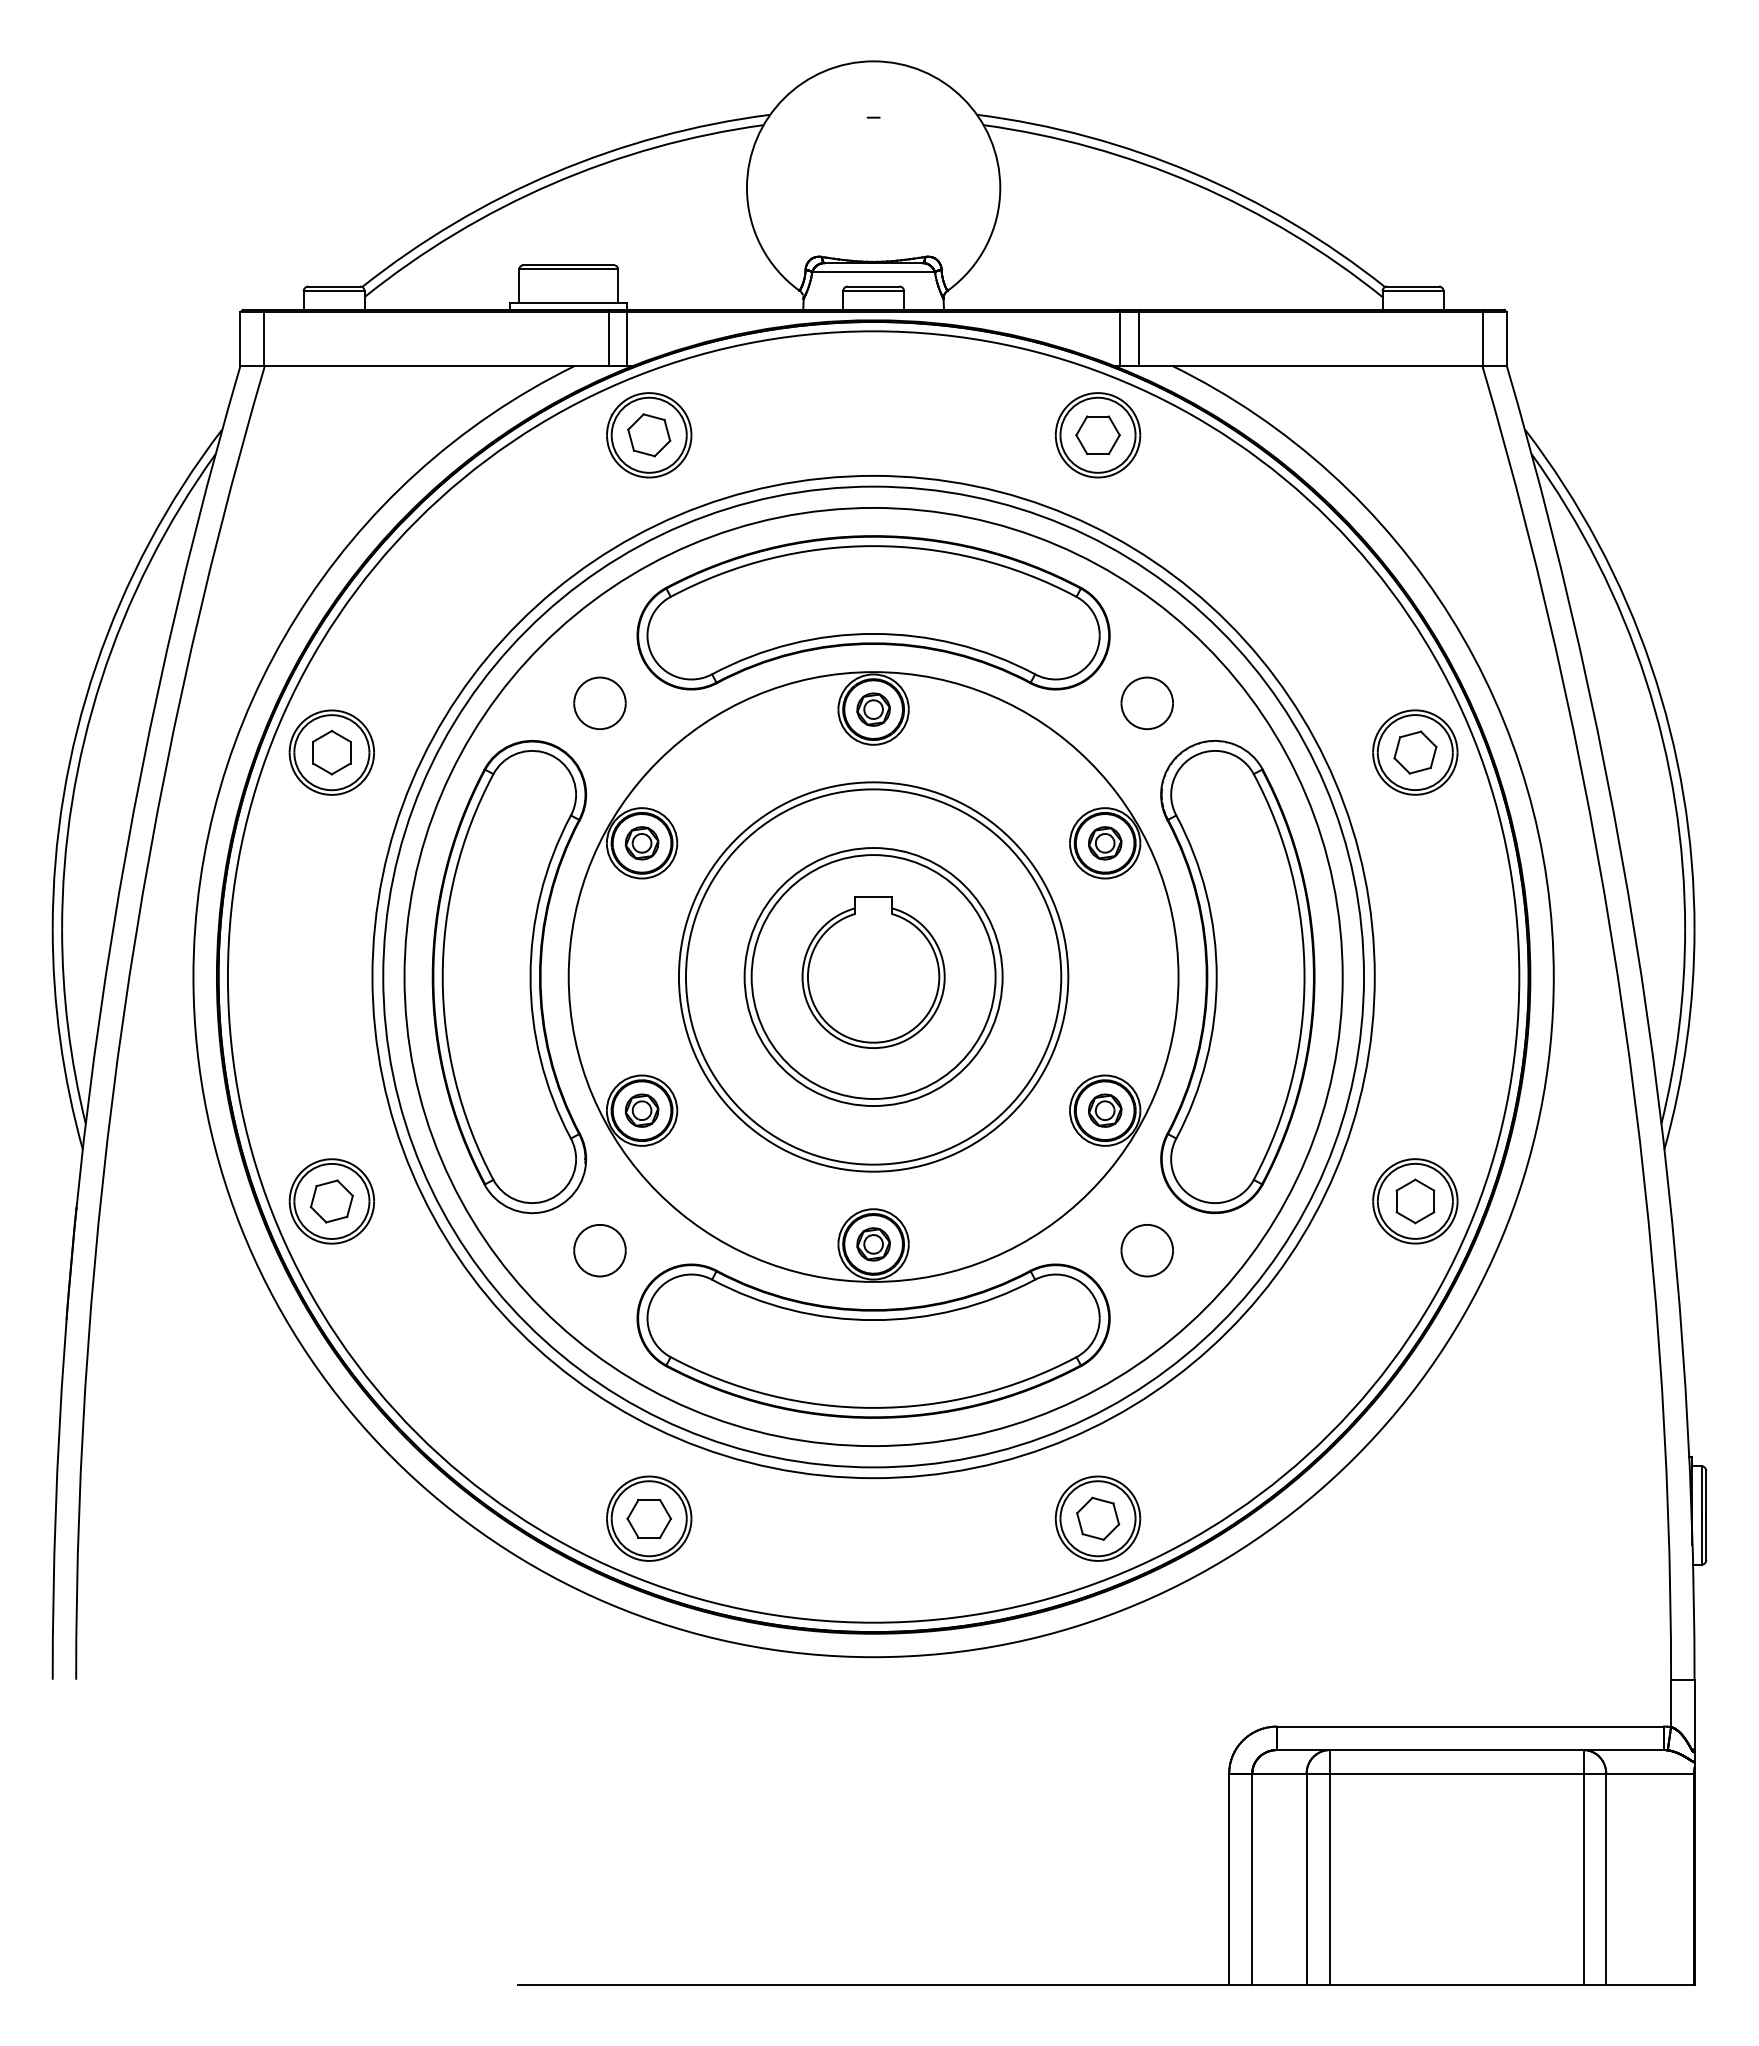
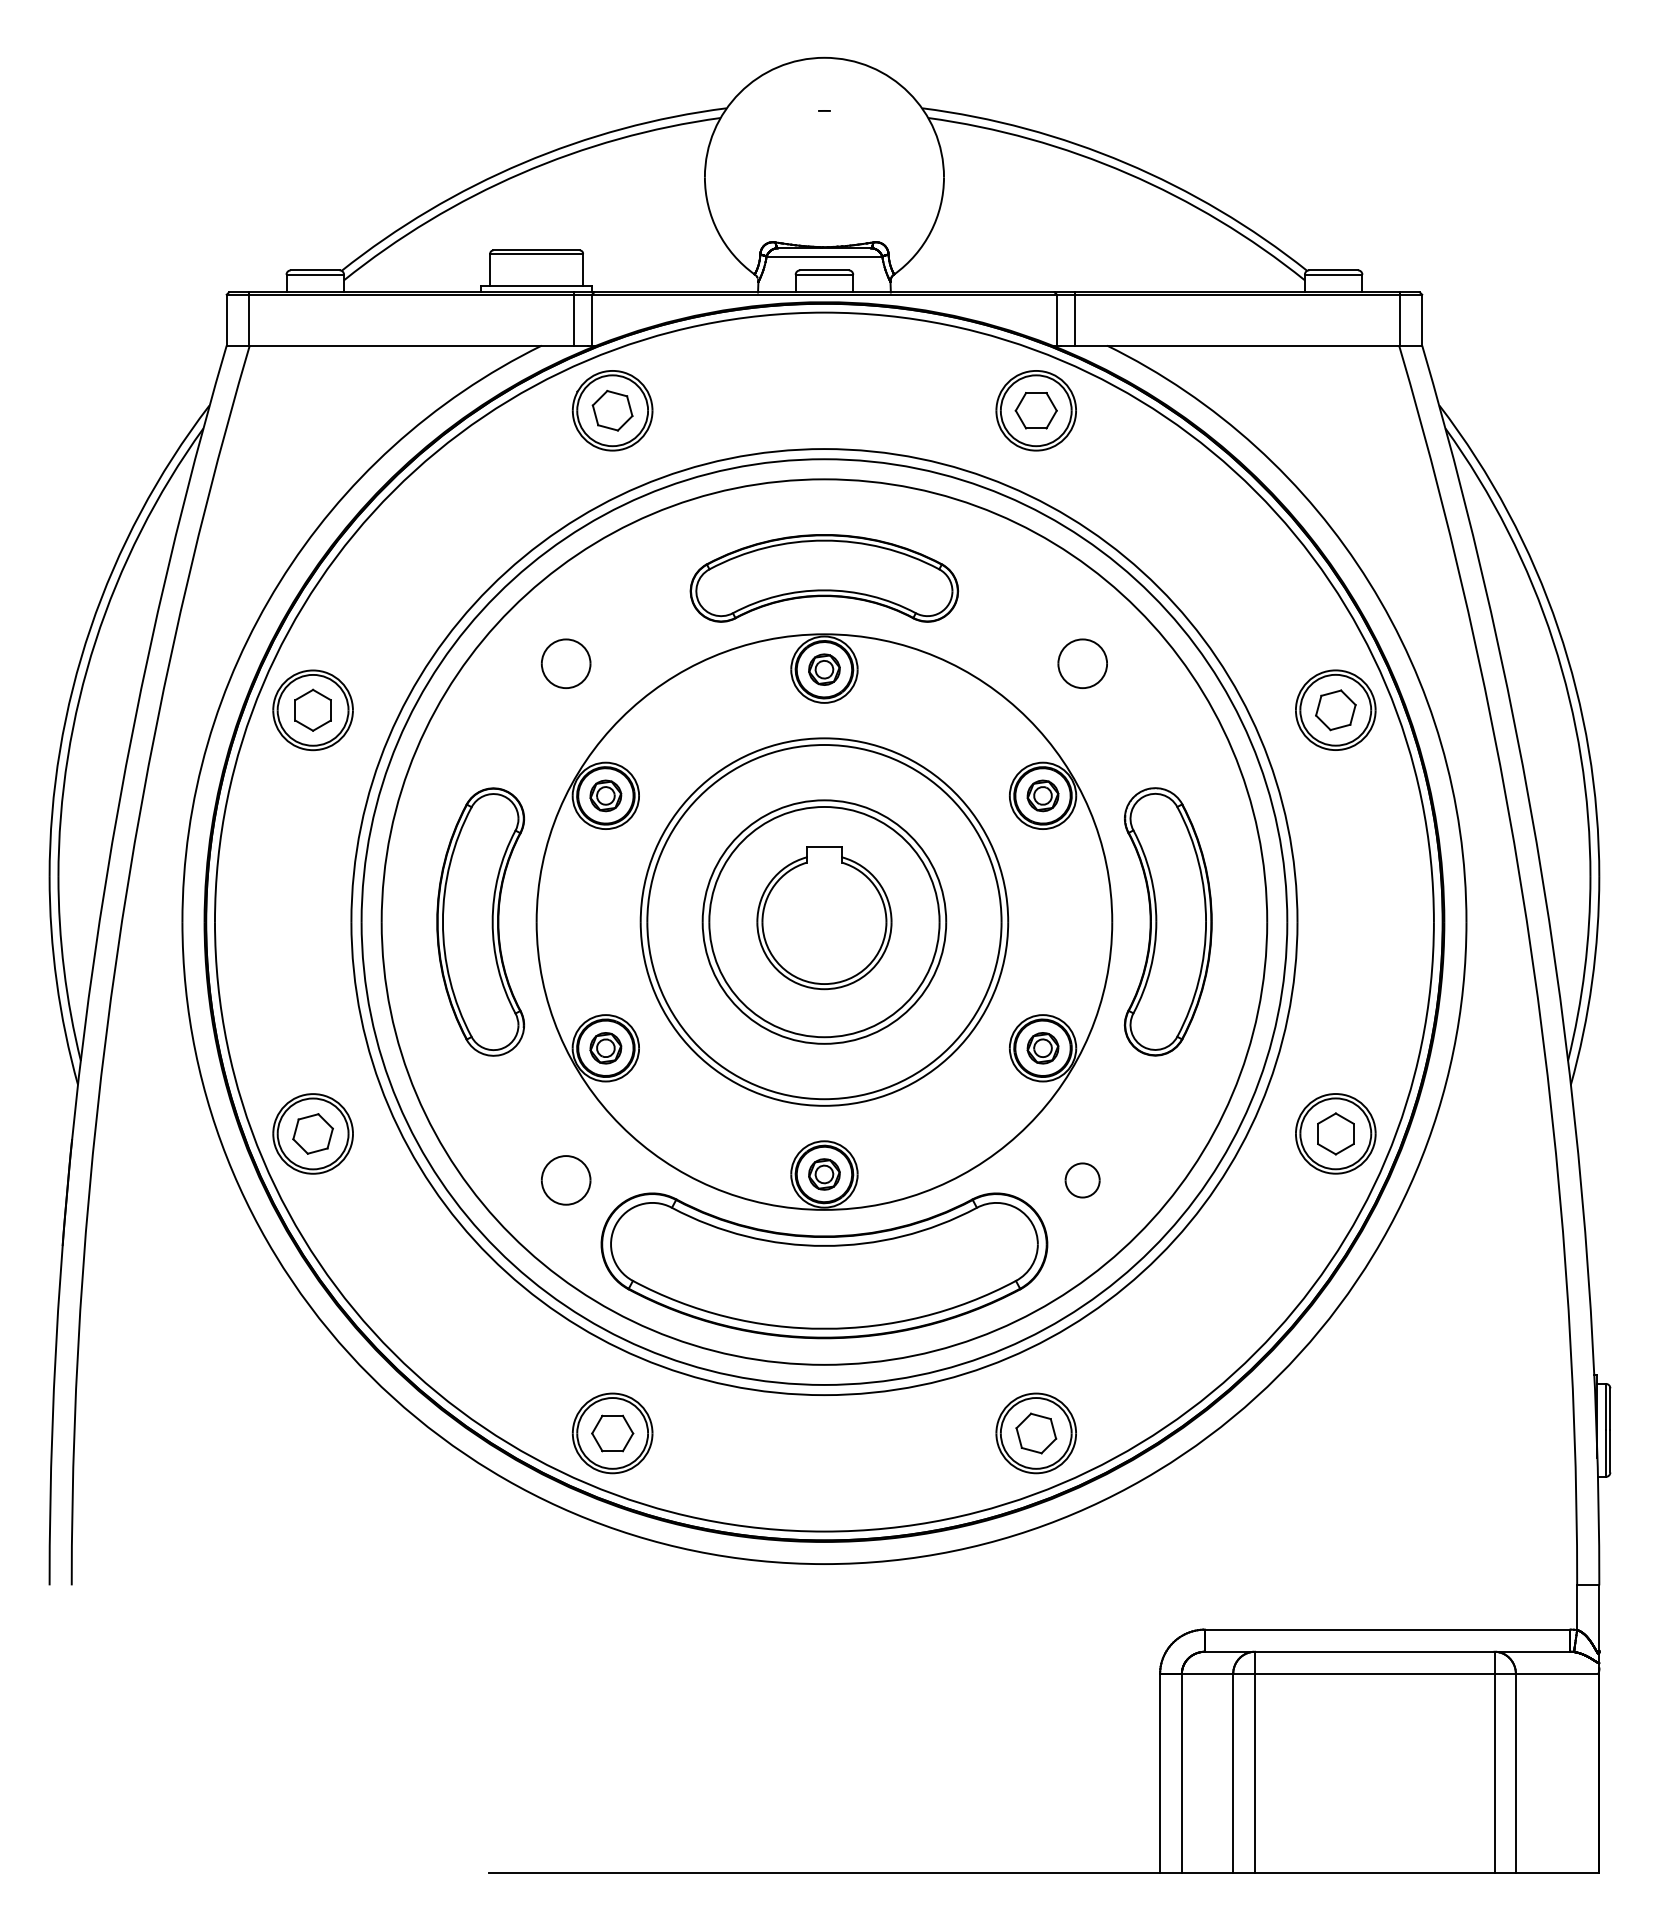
part: (873, 612) -> (824, 578), size x0.6
part: (509, 976) -> (480, 921), size x0.6
part: (1237, 976) -> (1167, 921), size x0.6
part: (1146, 1250) -> (1082, 1180), size x0.7

